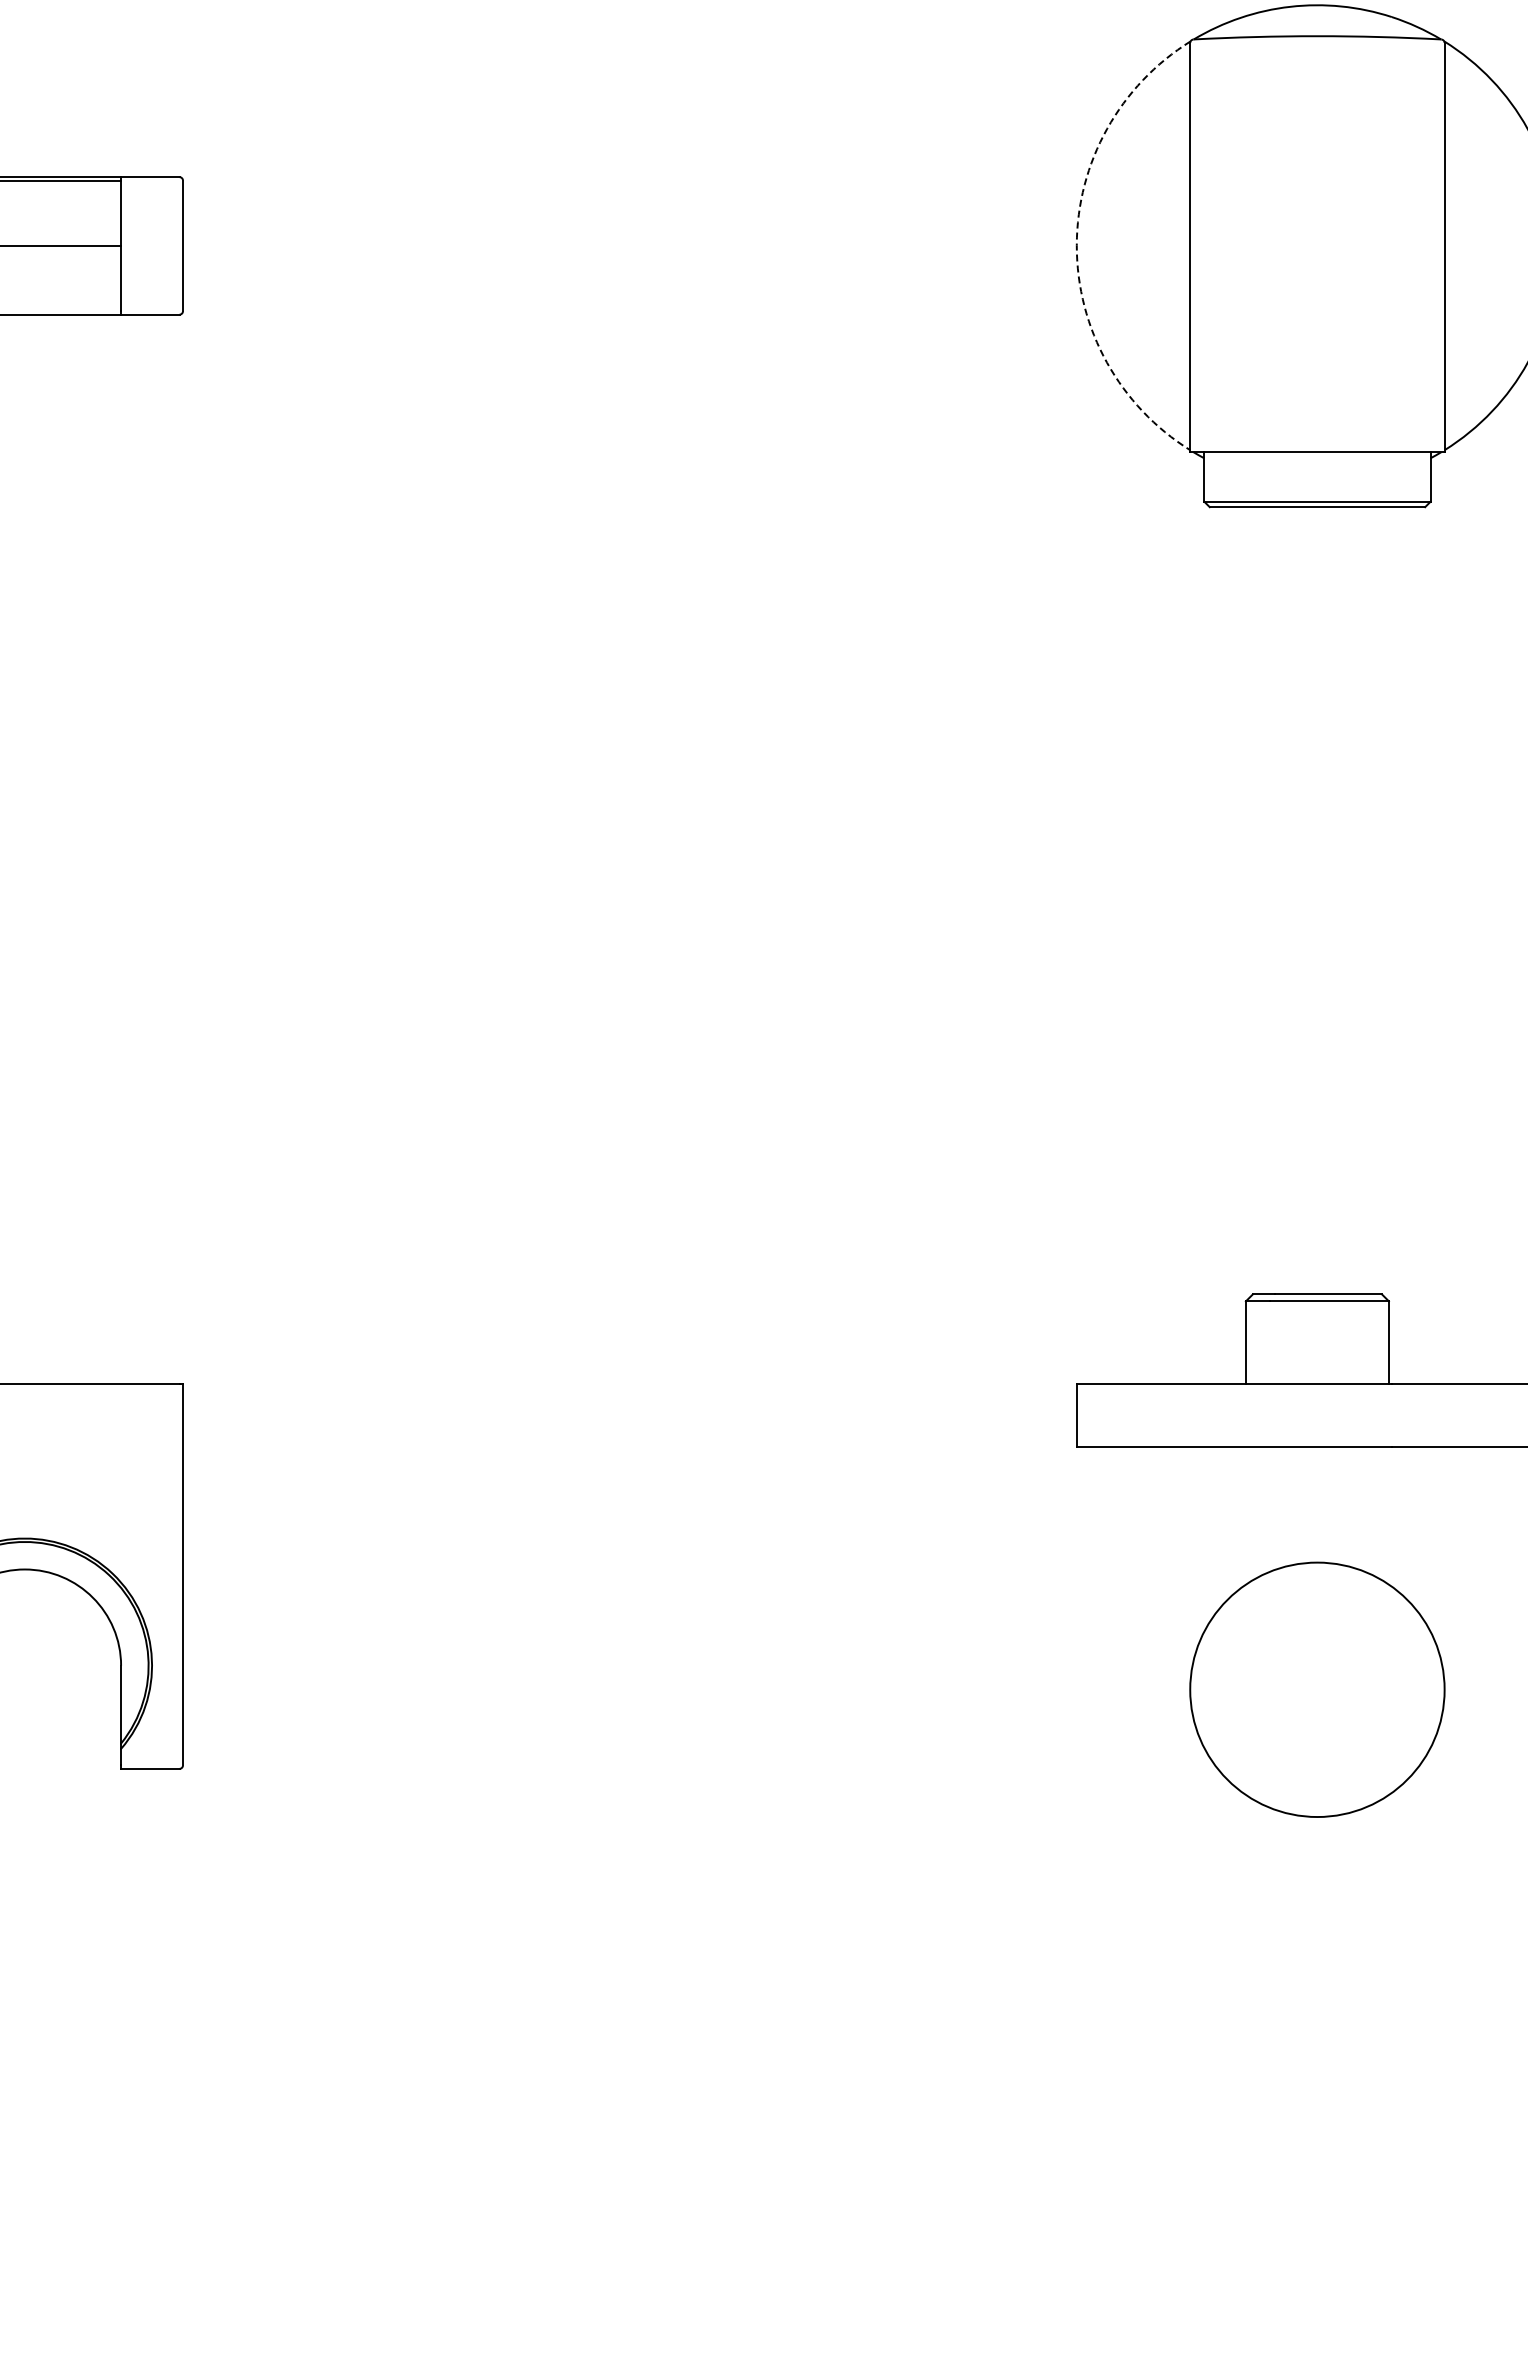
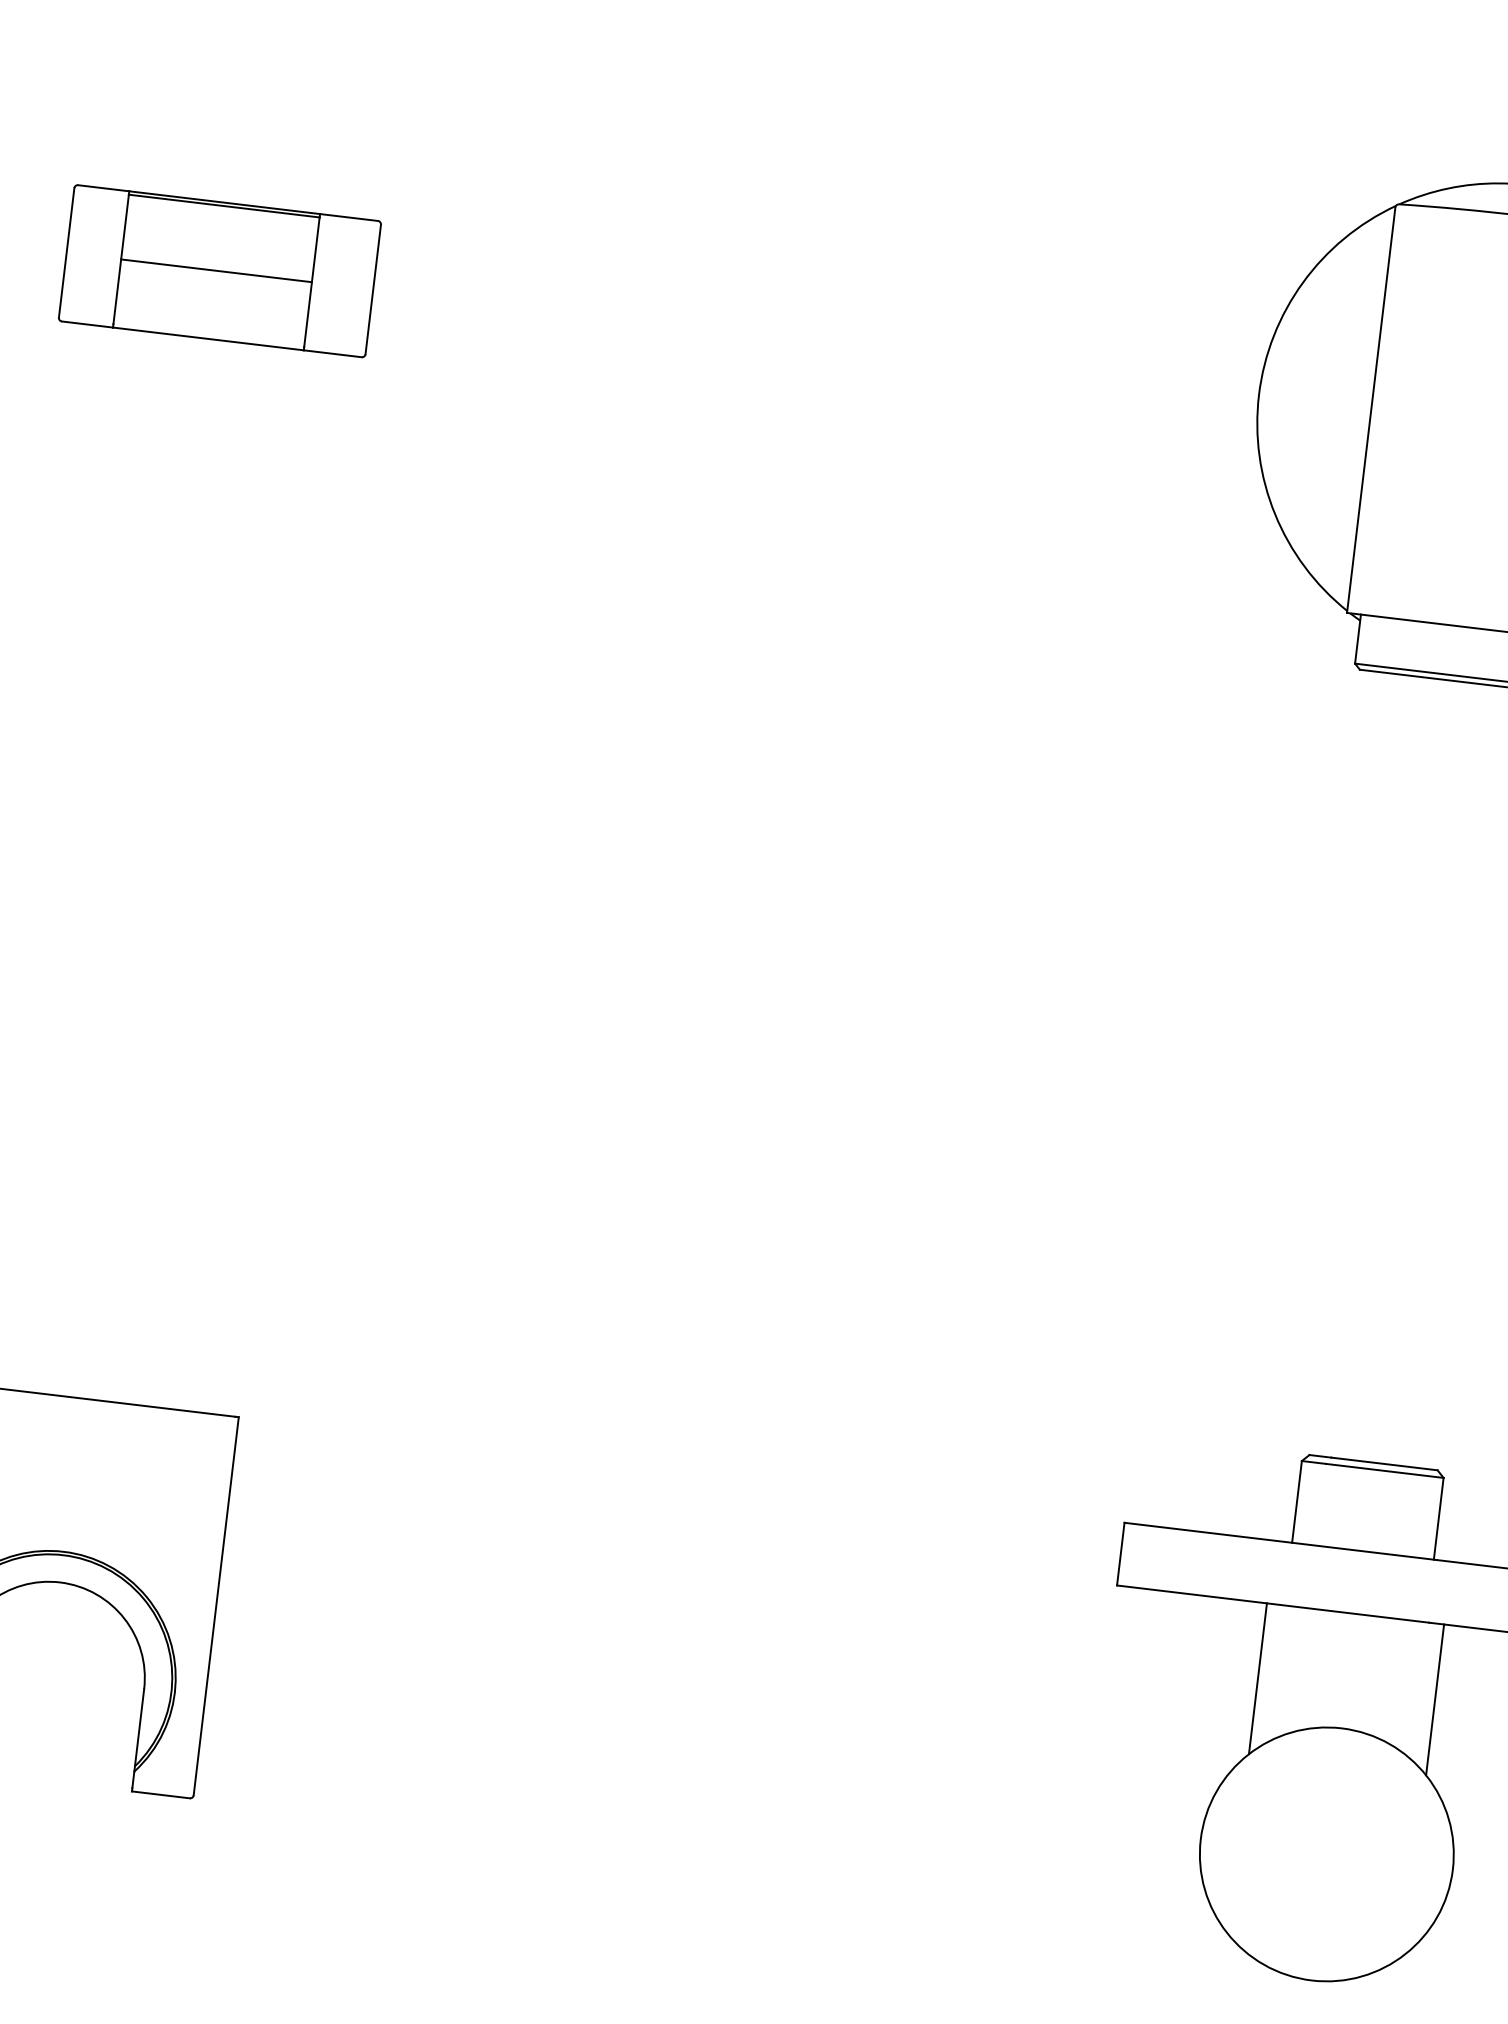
arc: (1076, 245) -> (1258, 394), dashed -> solid
line: (1228, 1523) -> (1258, 1679), added
line: (1406, 1523) -> (1434, 1700), added

